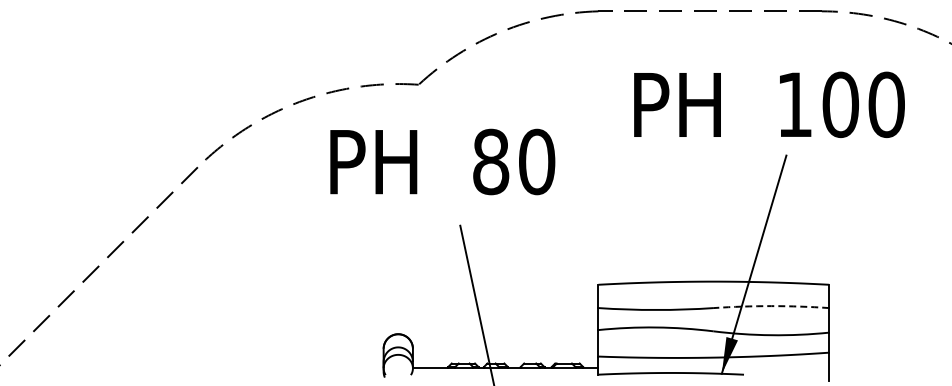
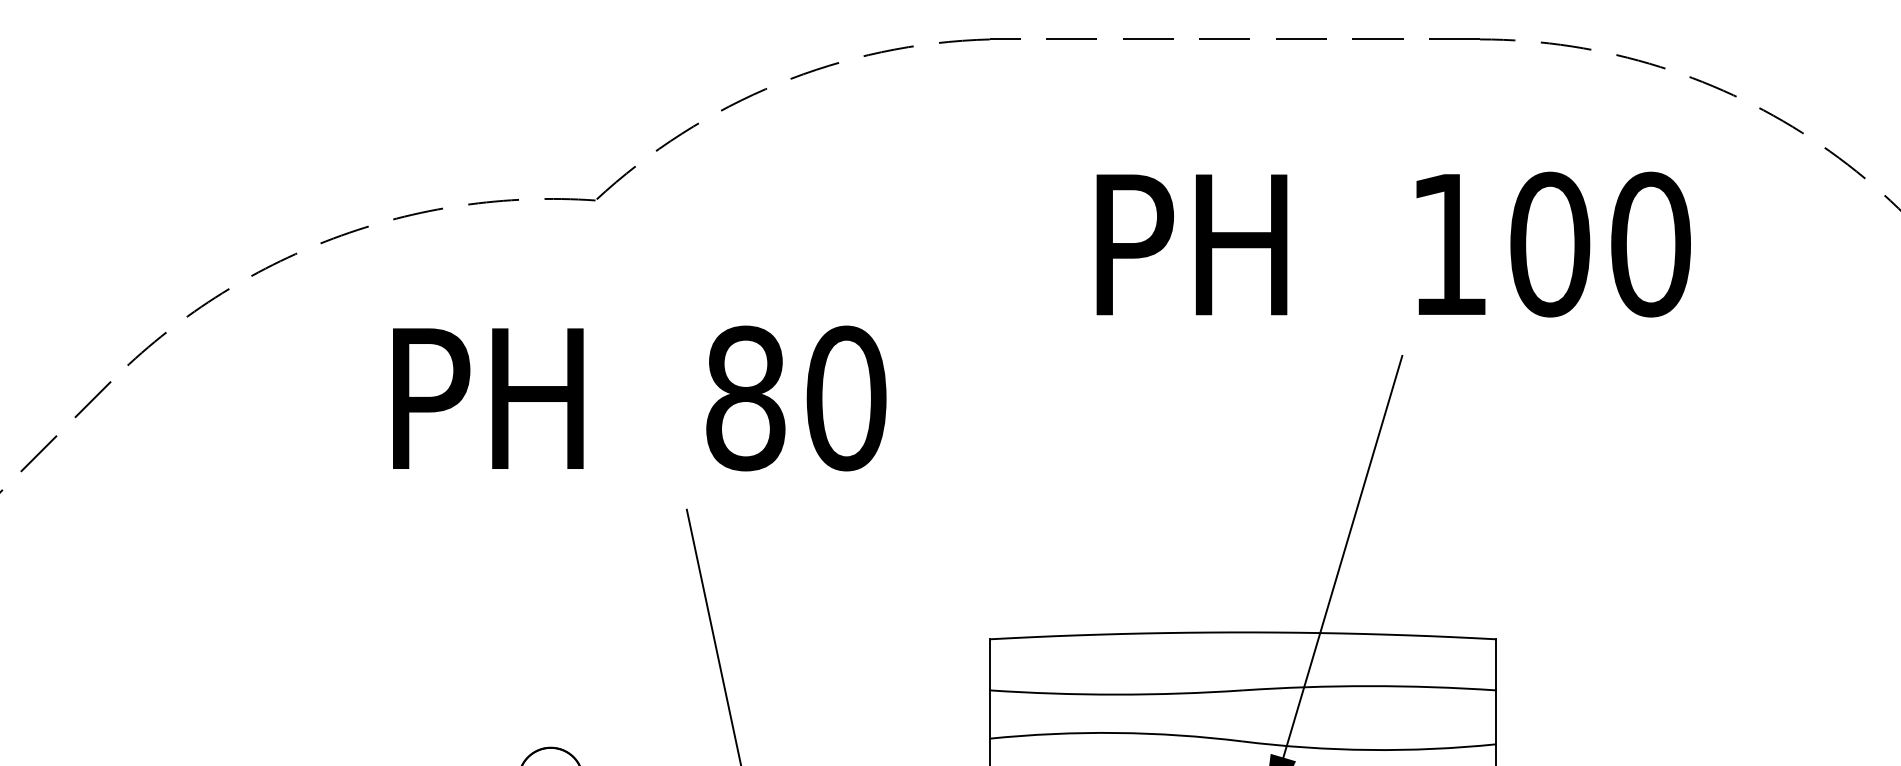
text: (769, 104) -> (1393, 243), moved
text: (442, 161) -> (639, 397), moved
arc: (771, 306) -> (1369, 686), dashed -> solid

